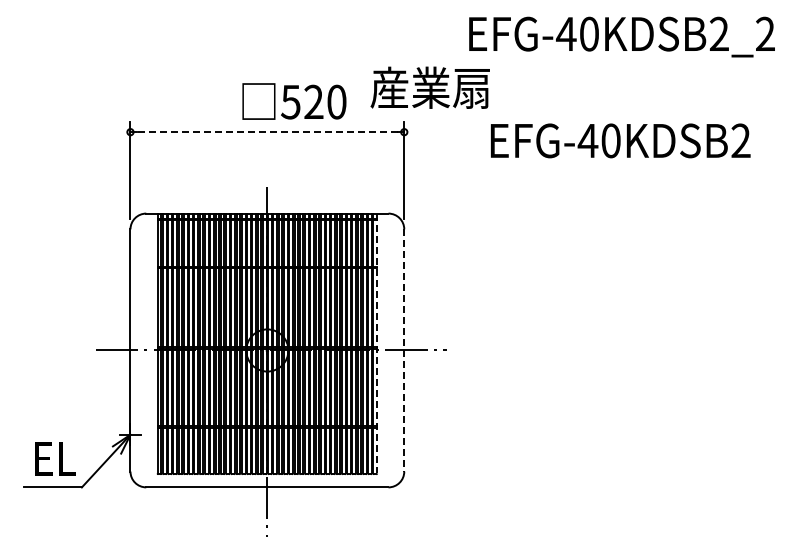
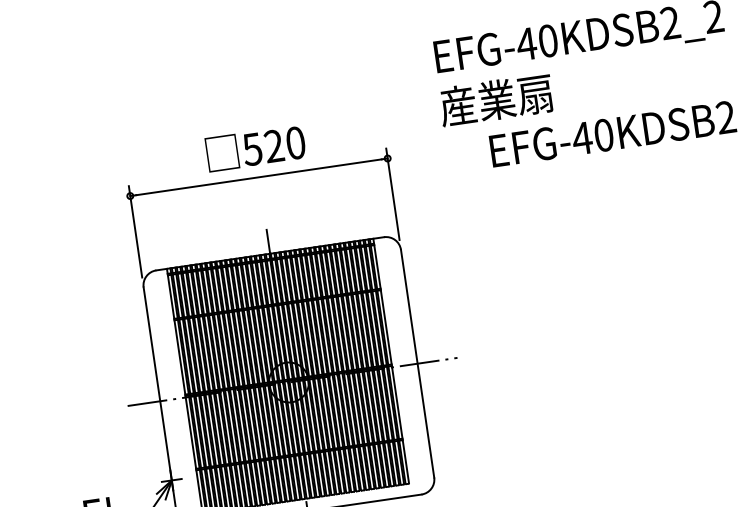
text: (429, 87) -> (495, 99), moved
text: (294, 101) -> (255, 148), moved
line: (267, 132) -> (259, 177), dashed -> solid
text: (620, 140) -> (612, 133), moved
line: (377, 343) -> (391, 360), dashed -> solid
line: (404, 350) -> (417, 363), dashed -> solid

